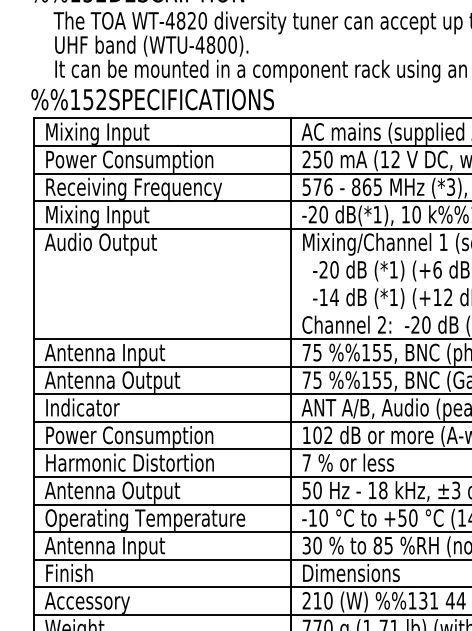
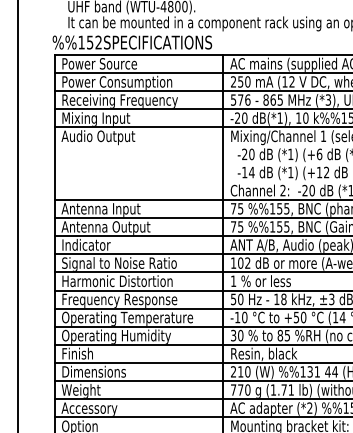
text: (104, 132) -> (100, 64), Mixing Input -> Power Source
text: (133, 435) -> (119, 263), Power Consumption -> Signal to Noise Ratio
text: (306, 461) -> (233, 280), 7 -> 1
text: (133, 492) -> (119, 300), Antenna Output -> Frequency Response
text: (126, 546) -> (115, 336), Antenna Input -> Operating Humidity
text: (353, 574) -> (264, 354), Dimensions -> Resin, black
text: (93, 601) -> (93, 372), Accessory -> Dimensions

